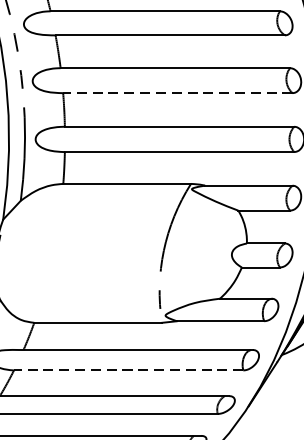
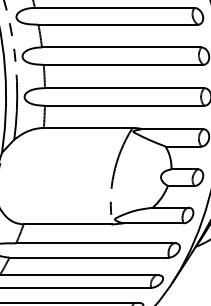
line: (177, 92) -> (123, 64), dashed -> solid
line: (128, 370) -> (89, 257), dashed -> solid

